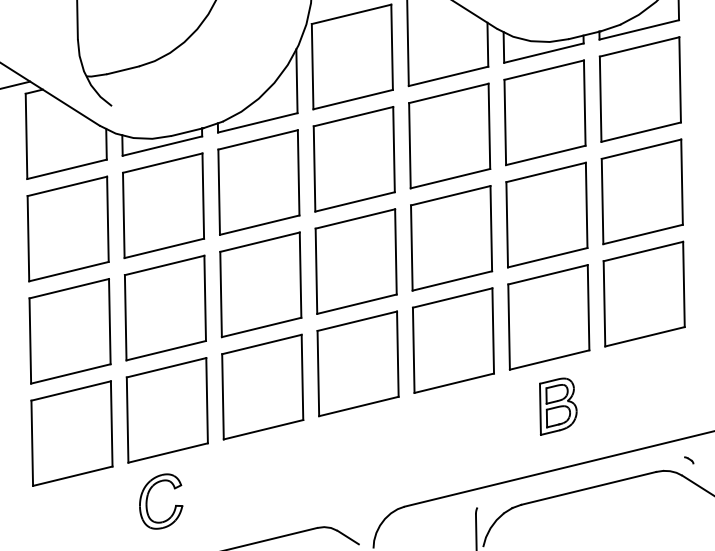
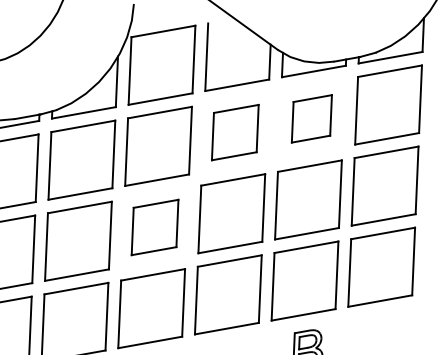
part: (544, 112) -> (311, 118), size x0.6
part: (449, 135) -> (235, 132), size x0.7
part: (355, 261) -> (154, 227), size x0.7

